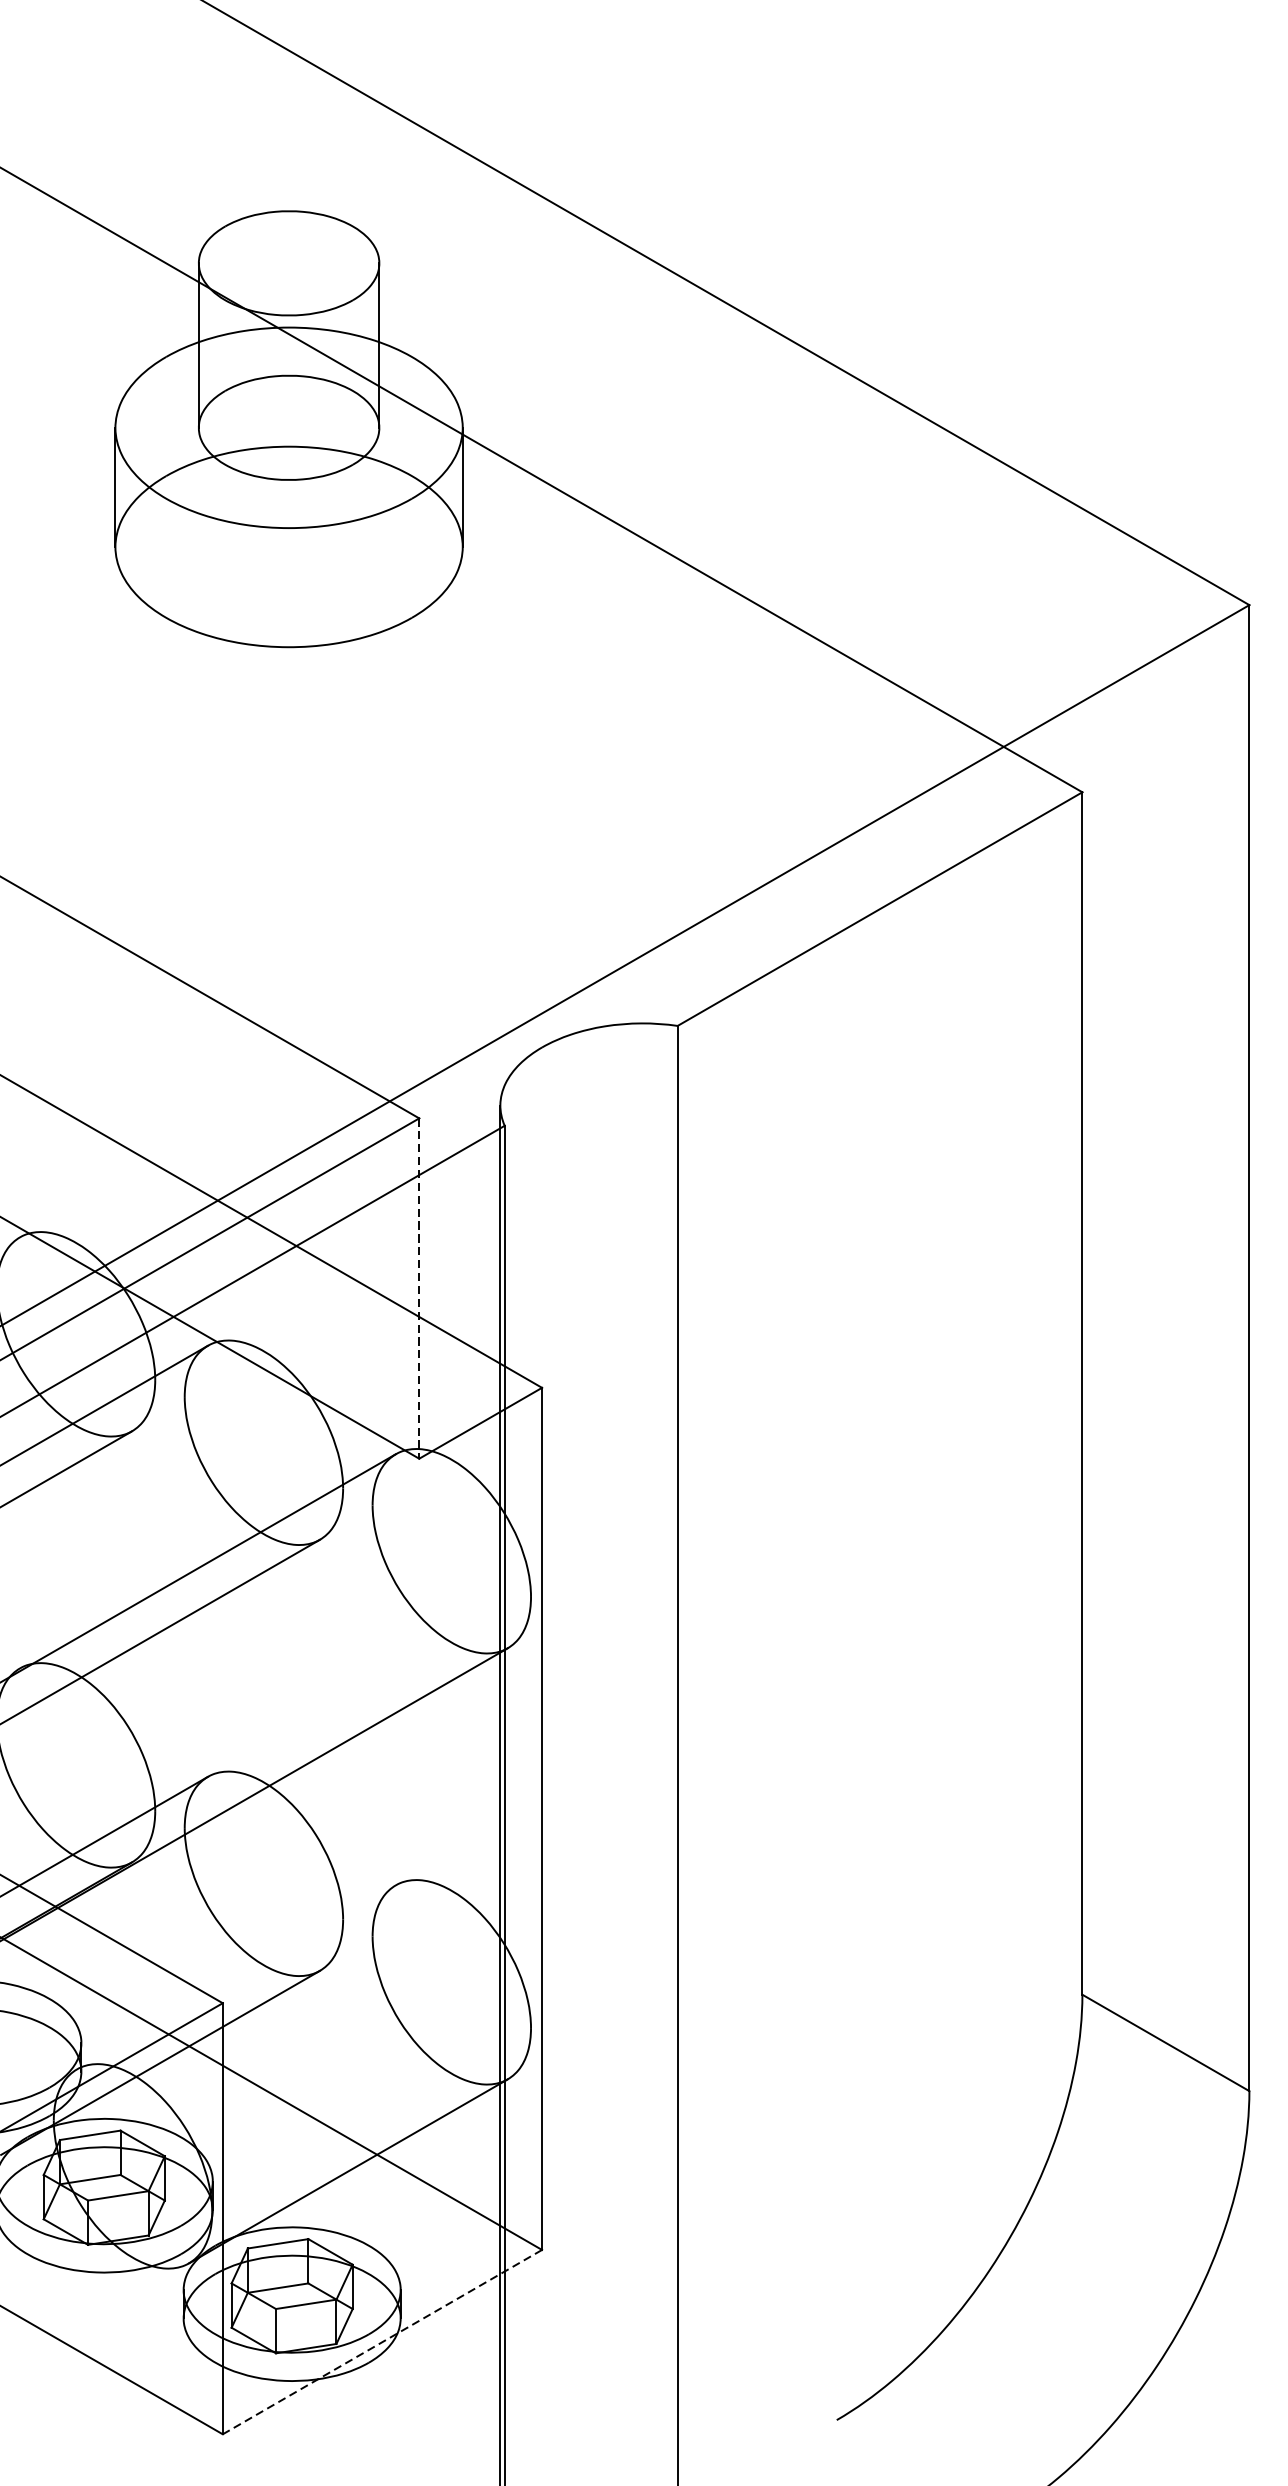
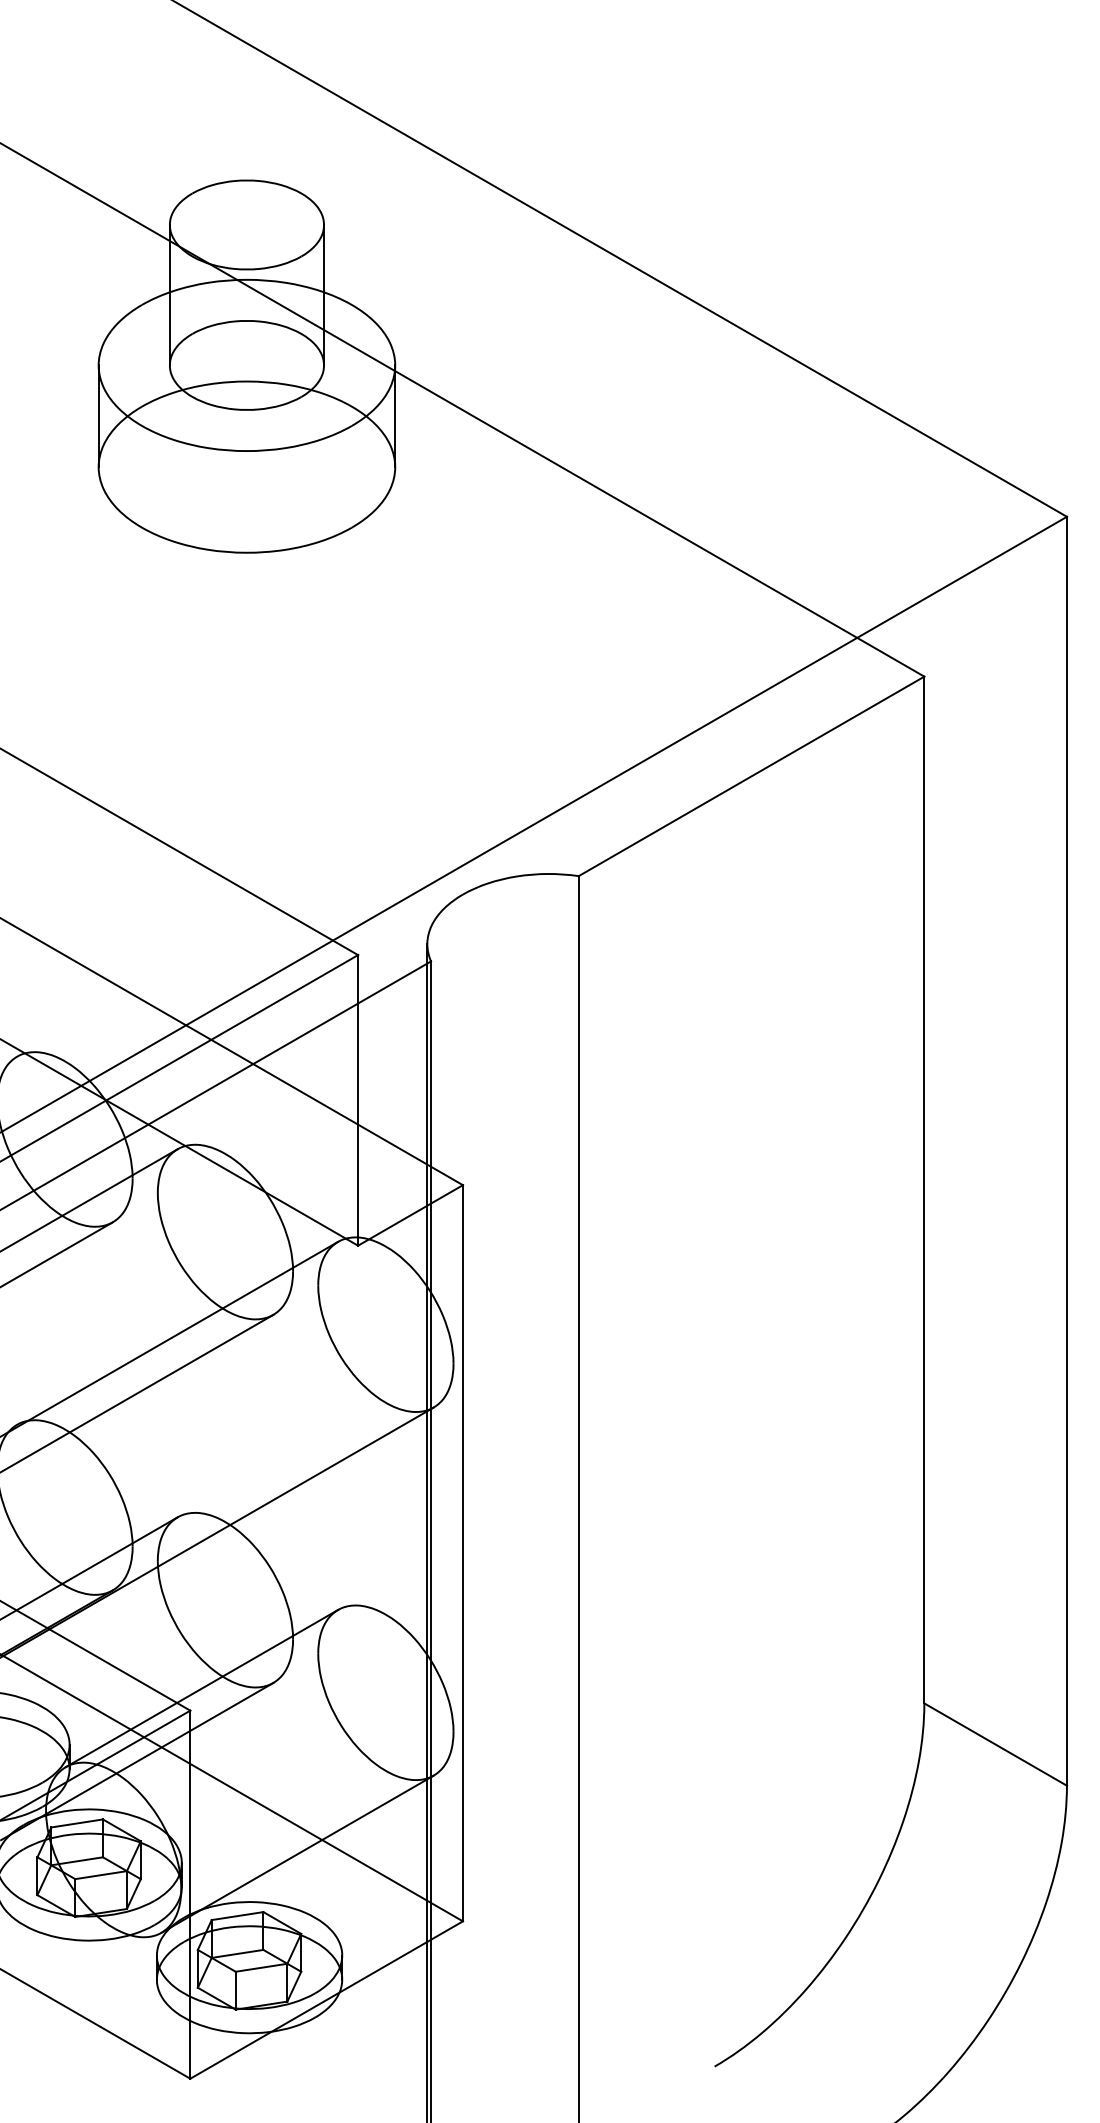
line: (419, 1288) -> (358, 1100), dashed -> solid
line: (235, 1977) -> (201, 1688), added
line: (382, 2342) -> (326, 2000), dashed -> solid

